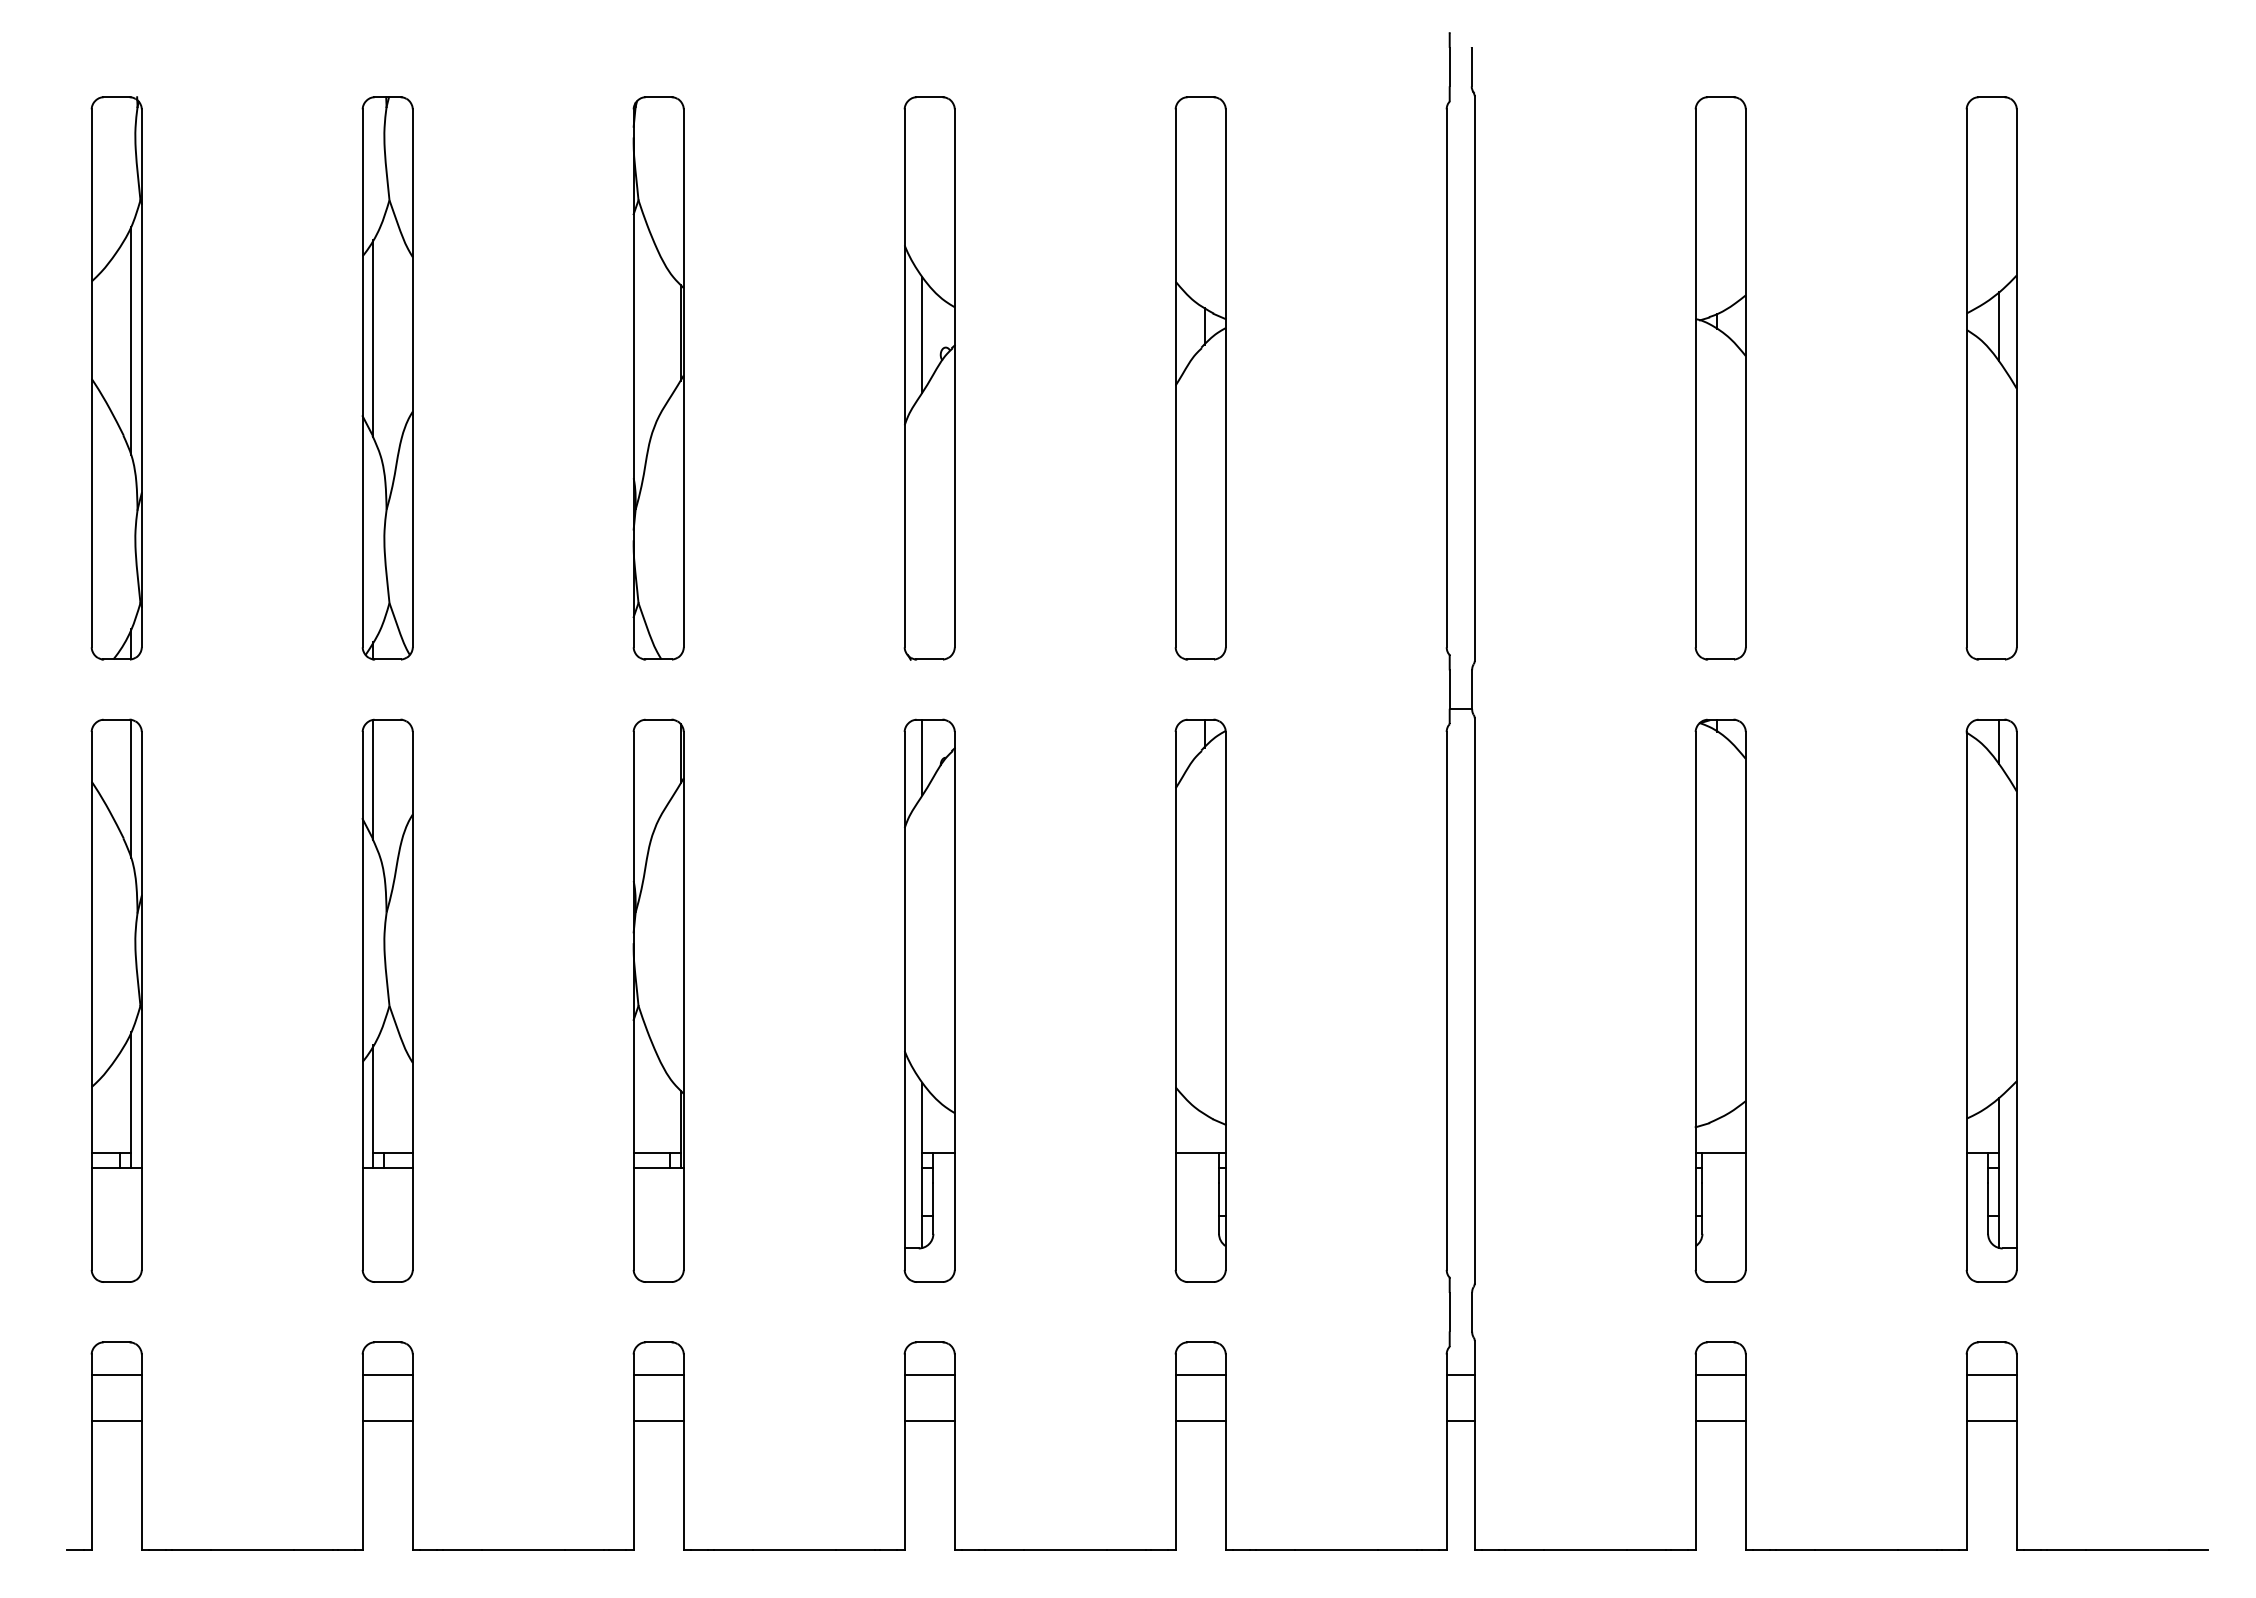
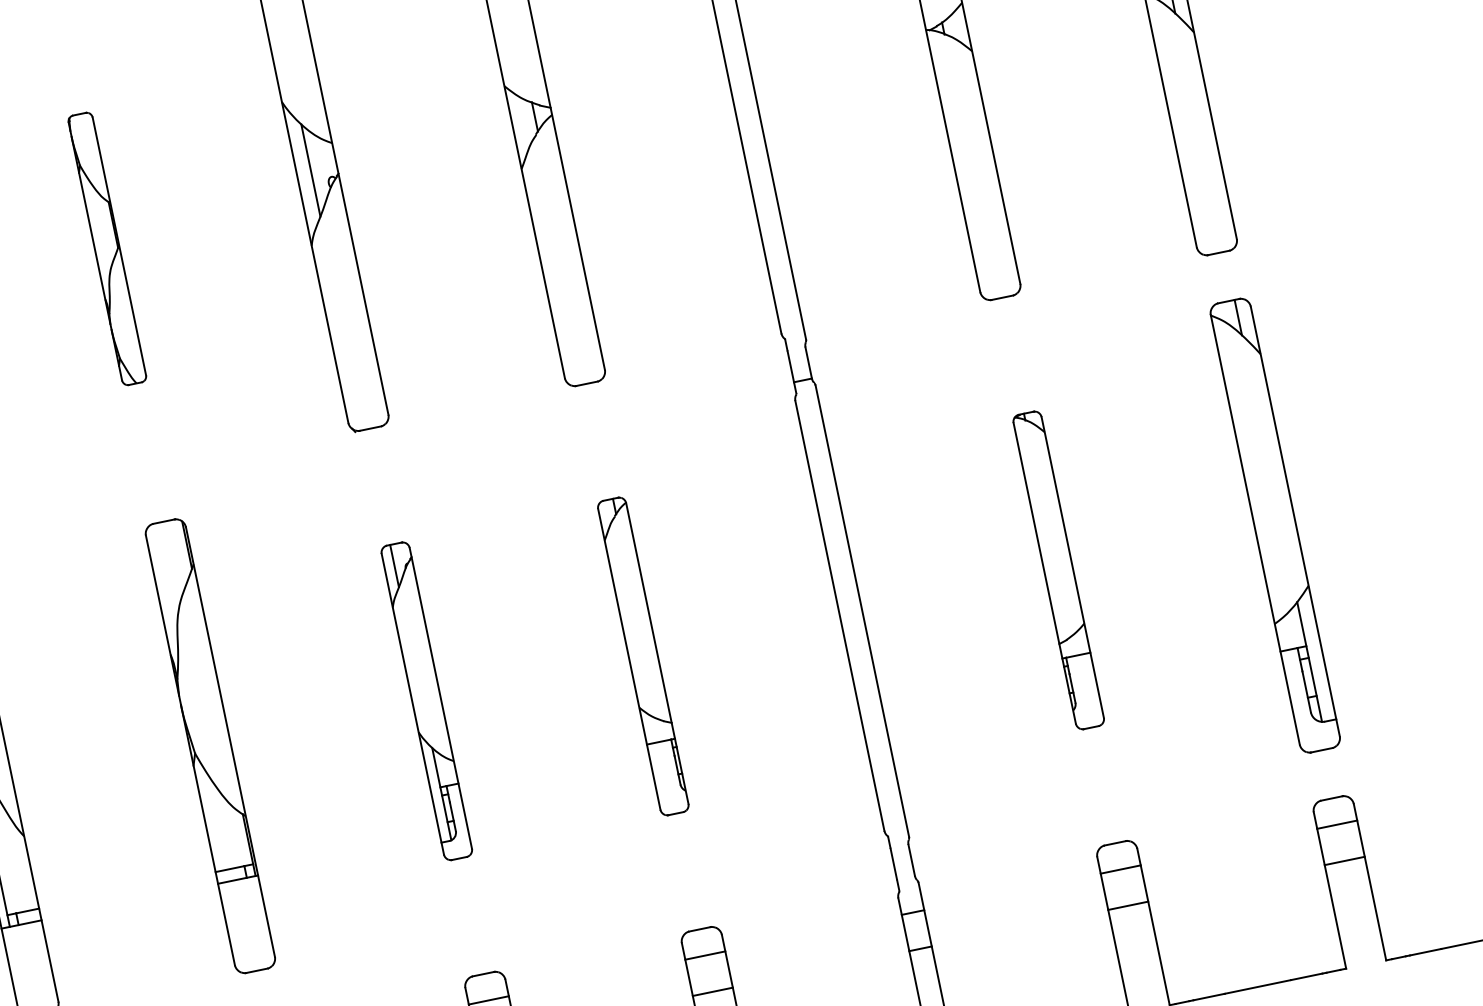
part: (658, 378) -> (107, 249), size x0.6
part: (929, 1000) -> (426, 701), size x0.7
part: (1200, 1000) -> (643, 656), size x0.7
part: (1720, 1000) -> (1058, 570), size x0.7

